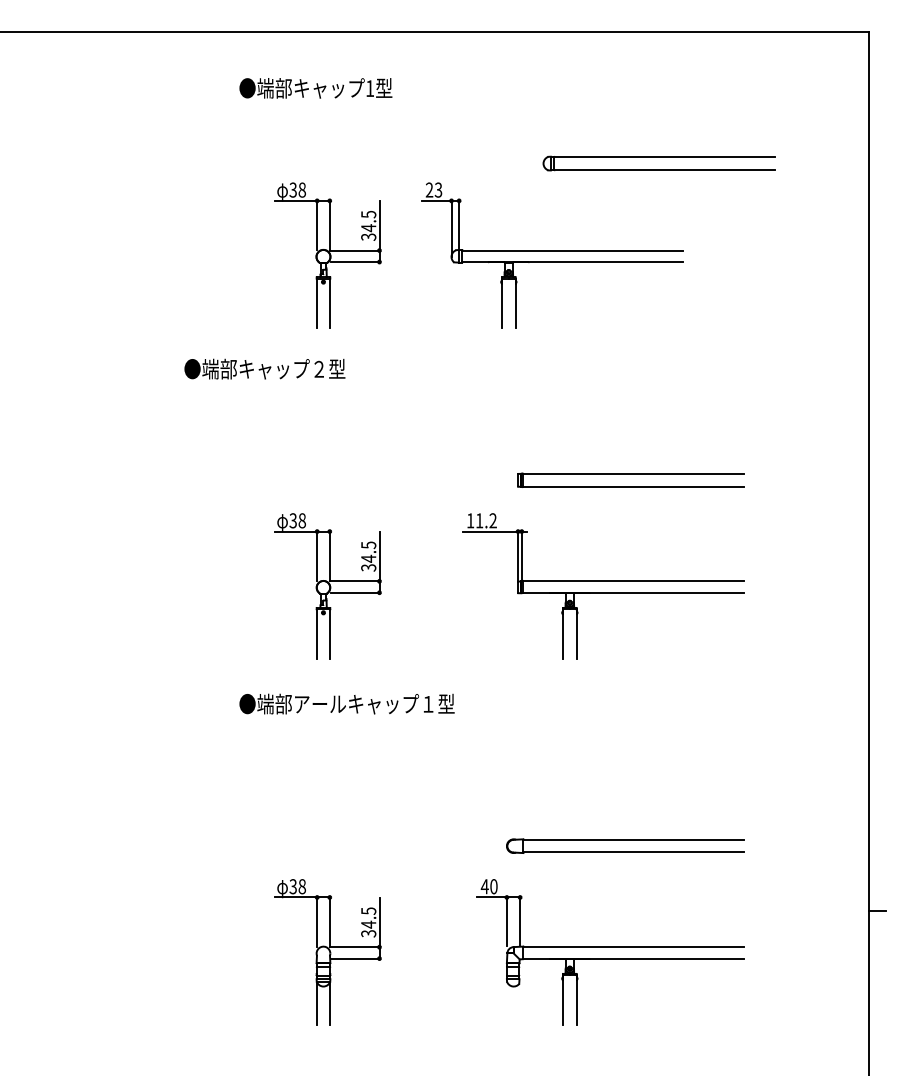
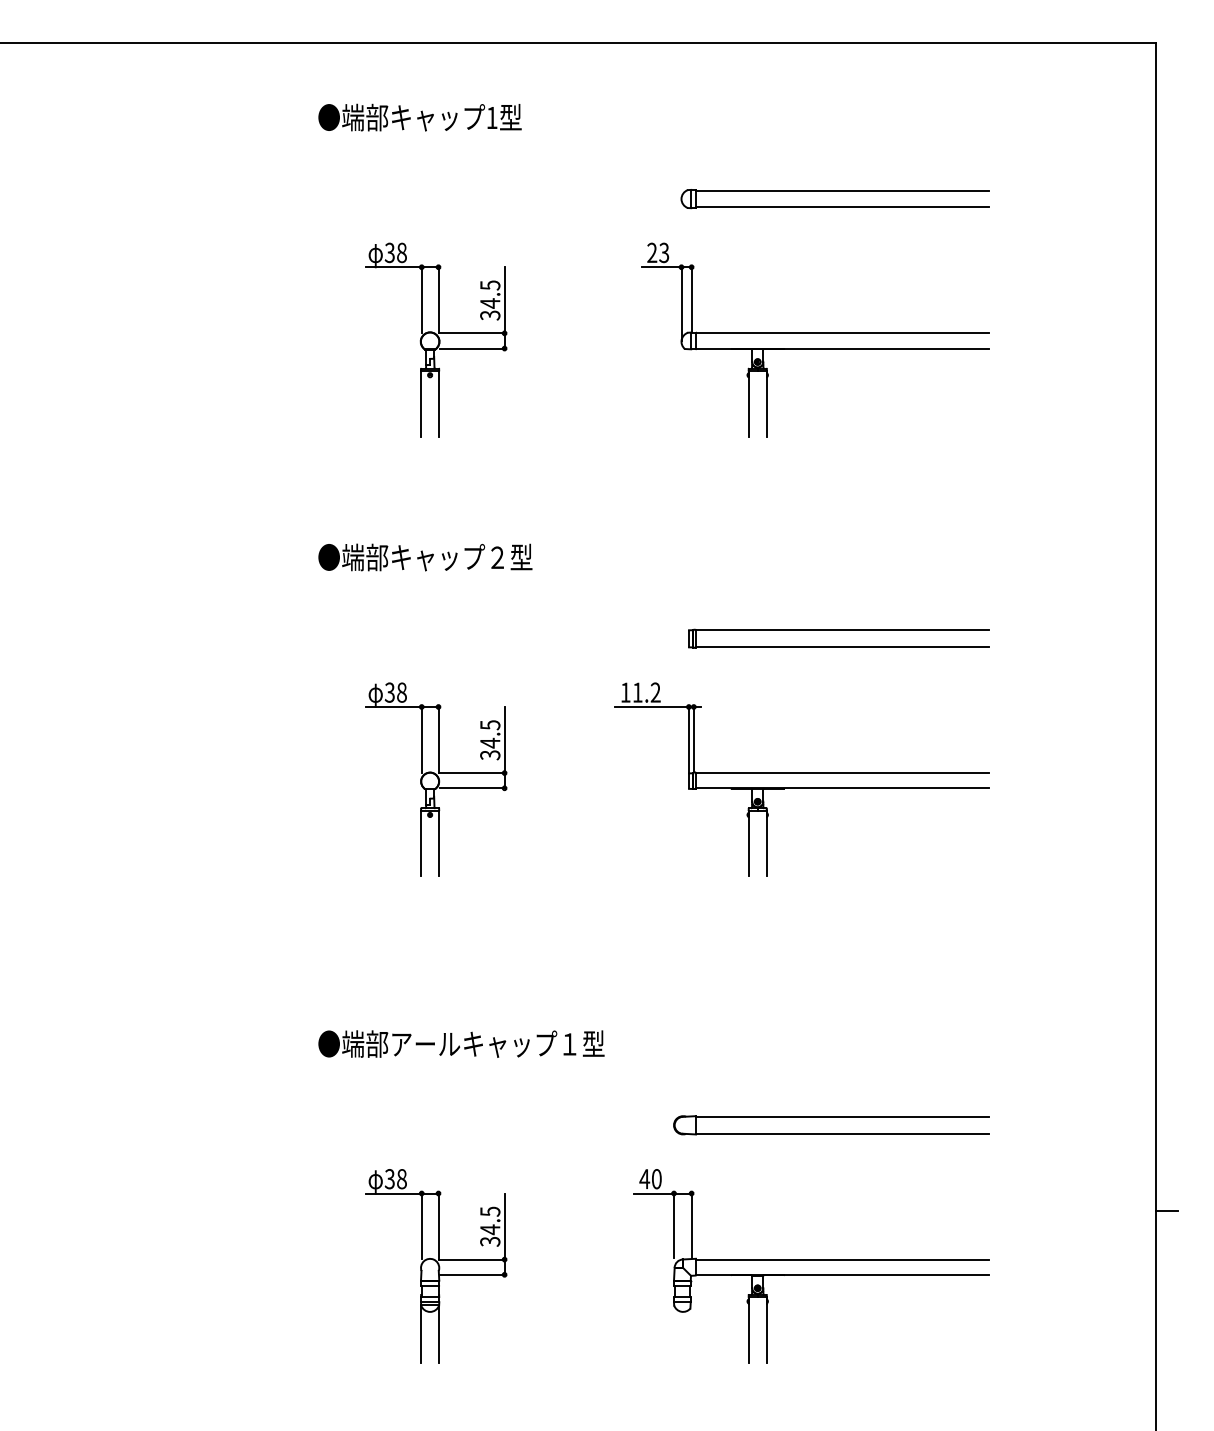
part: (658, 163) -> (834, 198), moved
part: (552, 255) -> (815, 339), moved
text: (264, 368) -> (424, 556), moved
text: (346, 703) -> (460, 1043), moved

